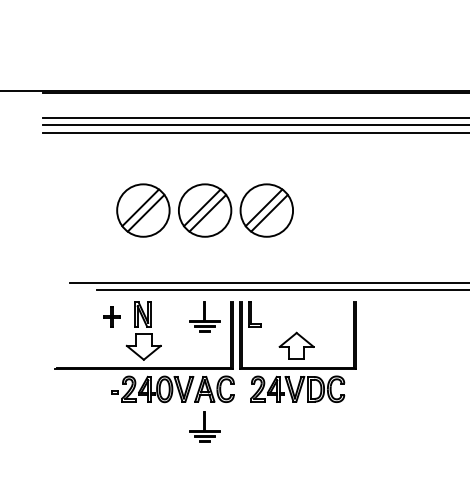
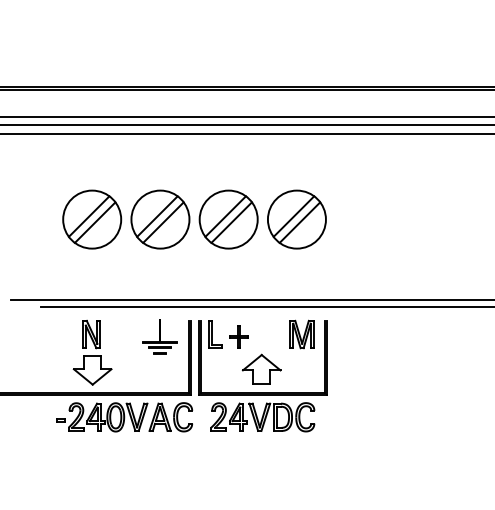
part: (328, 210) -> (296, 219), added
part: (333, 314) -> (302, 334), added
part: (111, 316) -> (238, 336), moved
part: (204, 426) -> (159, 458), removed

